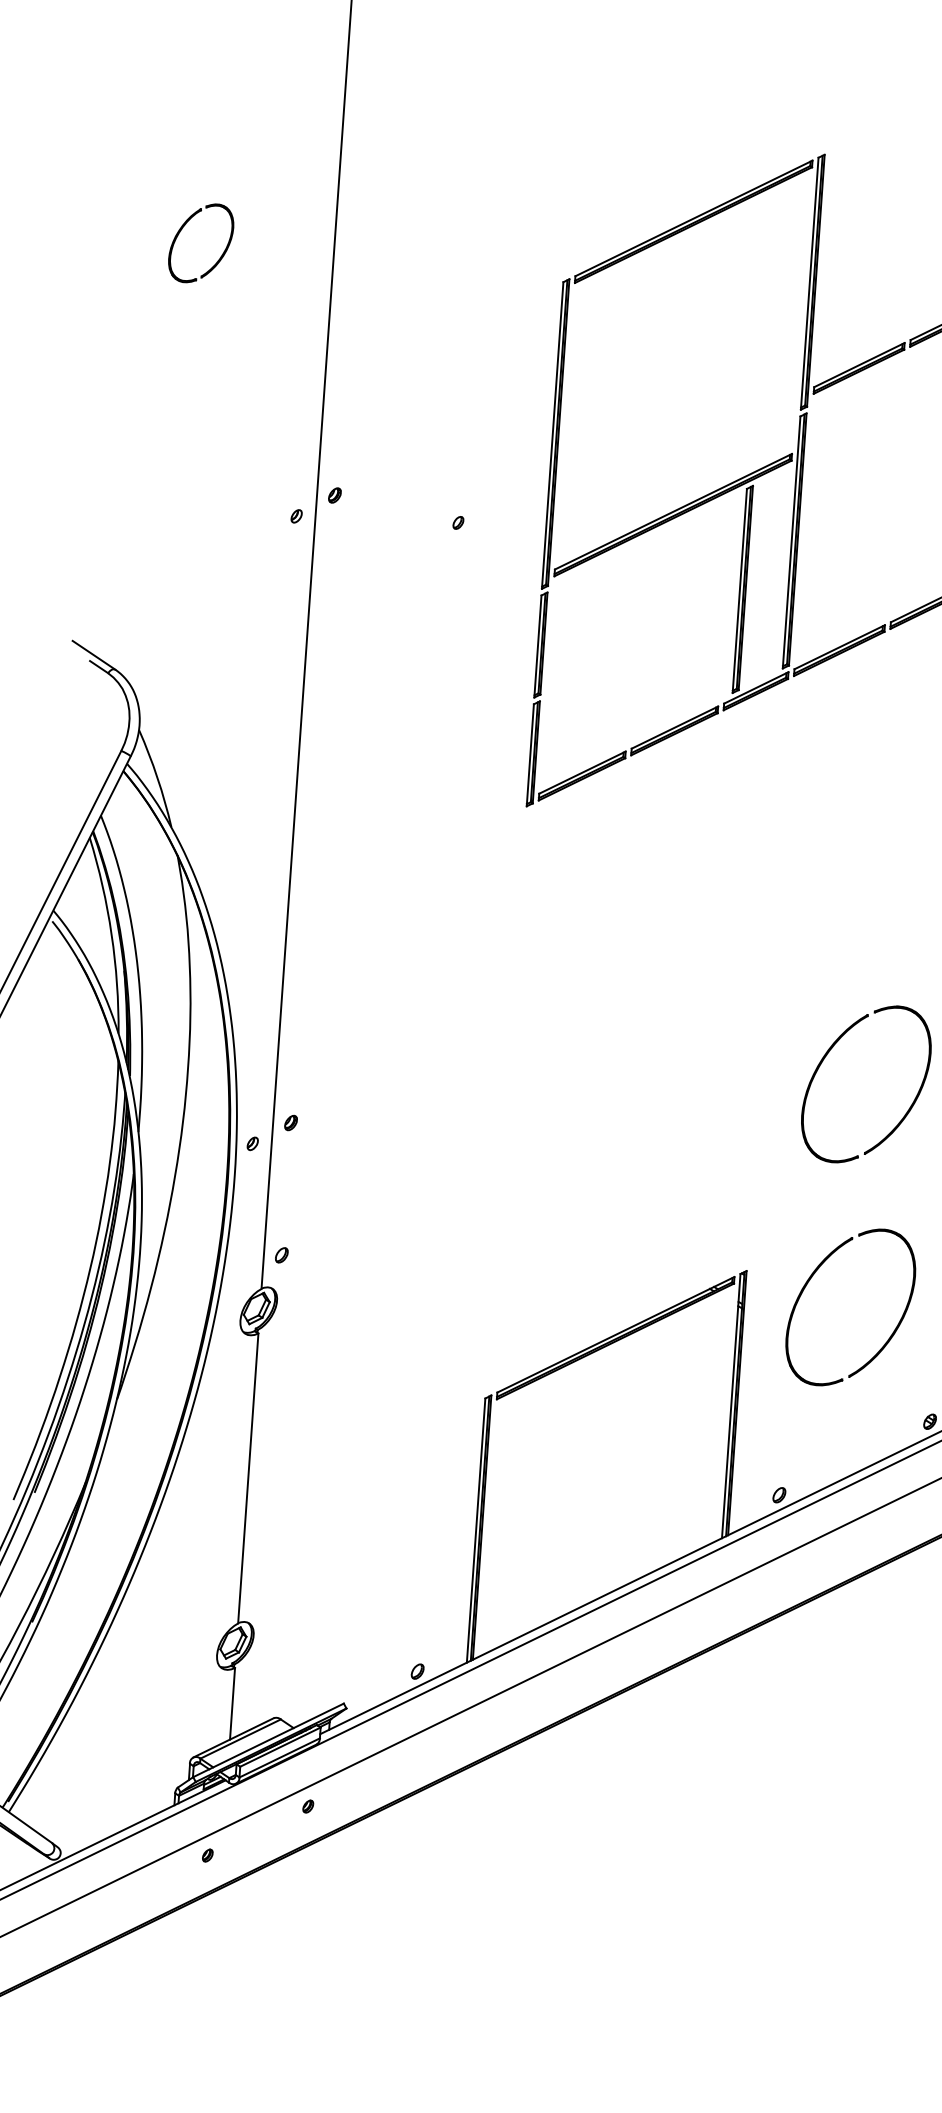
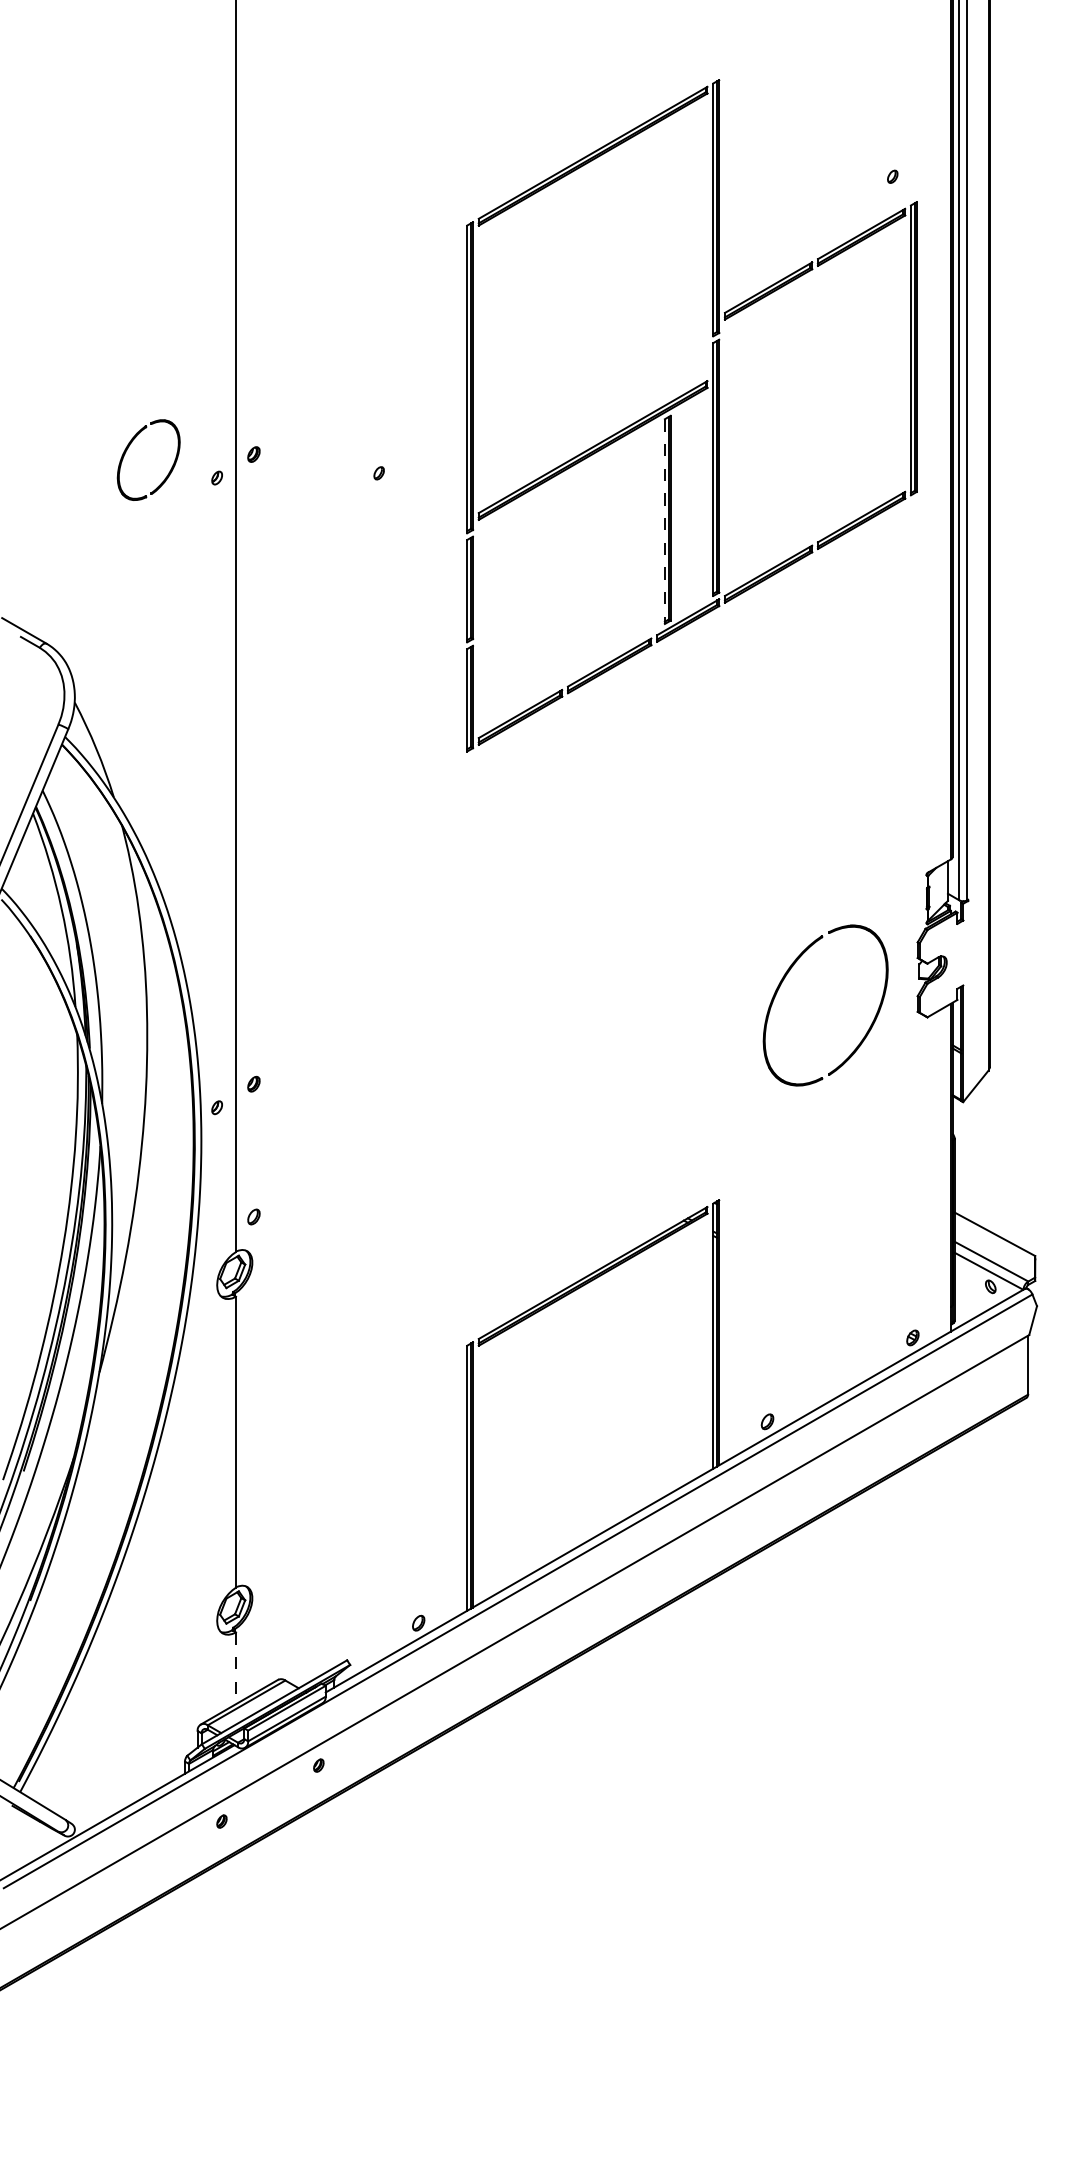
part: (184, 227) -> (130, 445), moved
line: (739, 591) -> (664, 522), solid -> dashed
part: (810, 1280) -> (783, 1205), removed
line: (232, 1704) -> (236, 1668), solid -> dashed

